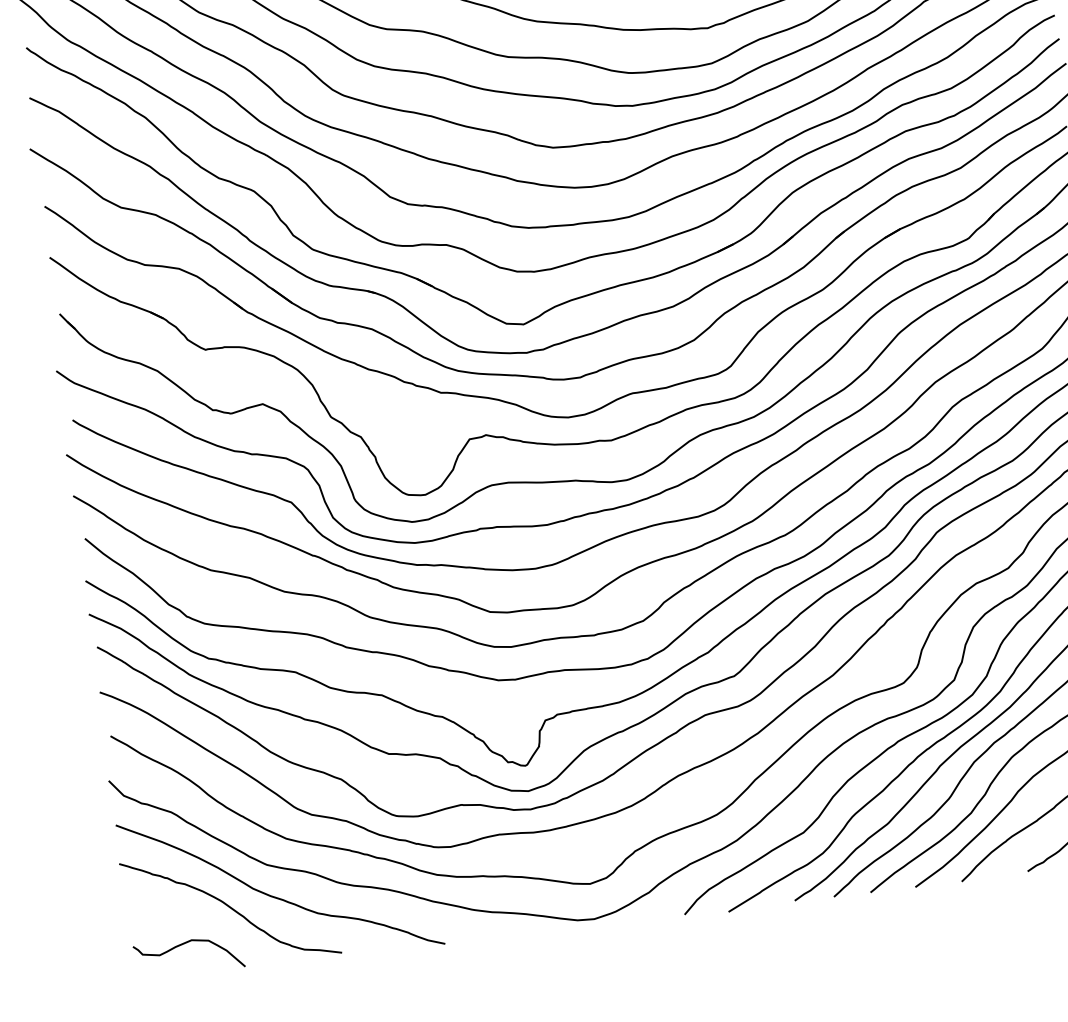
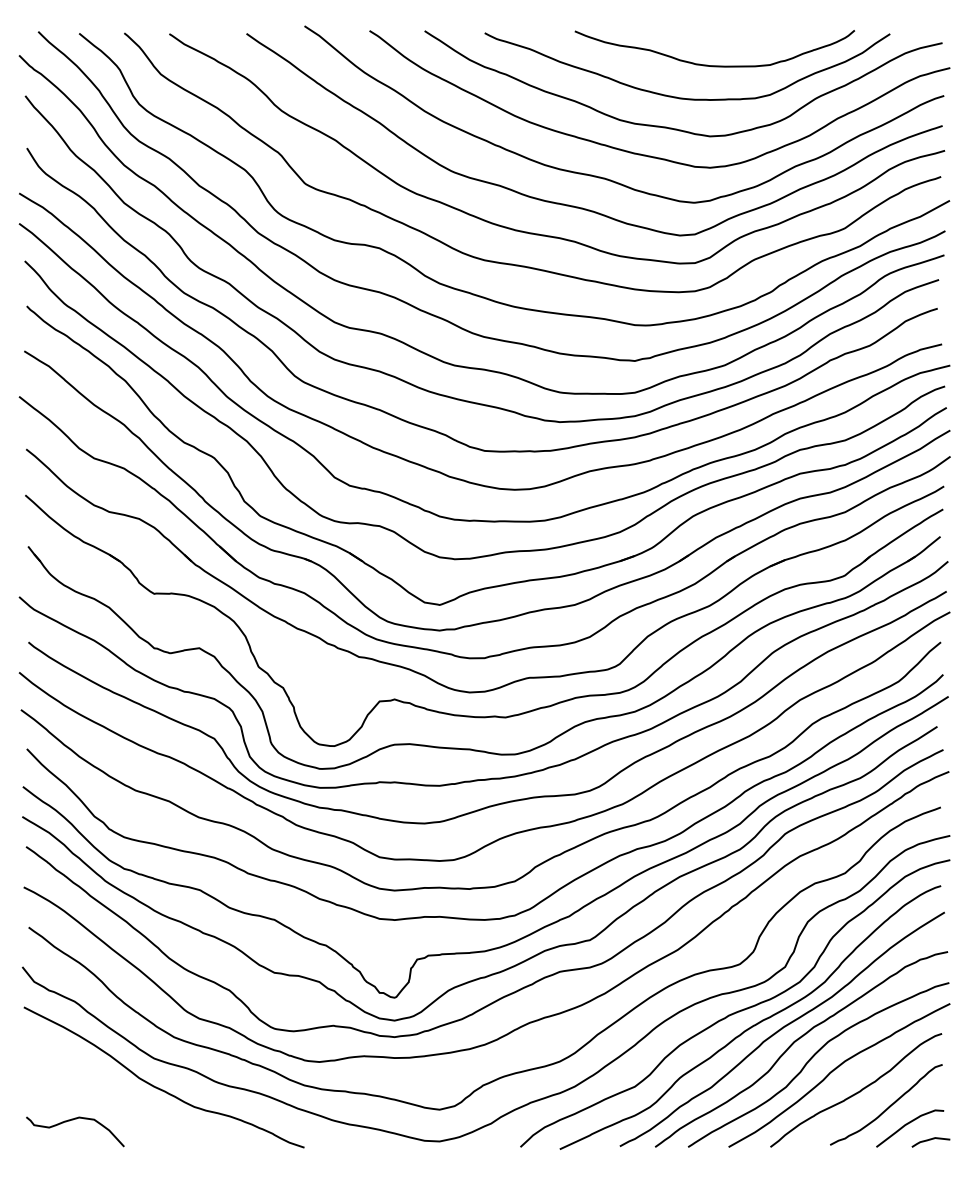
curve: (229, 908) -> (116, 1093), removed

